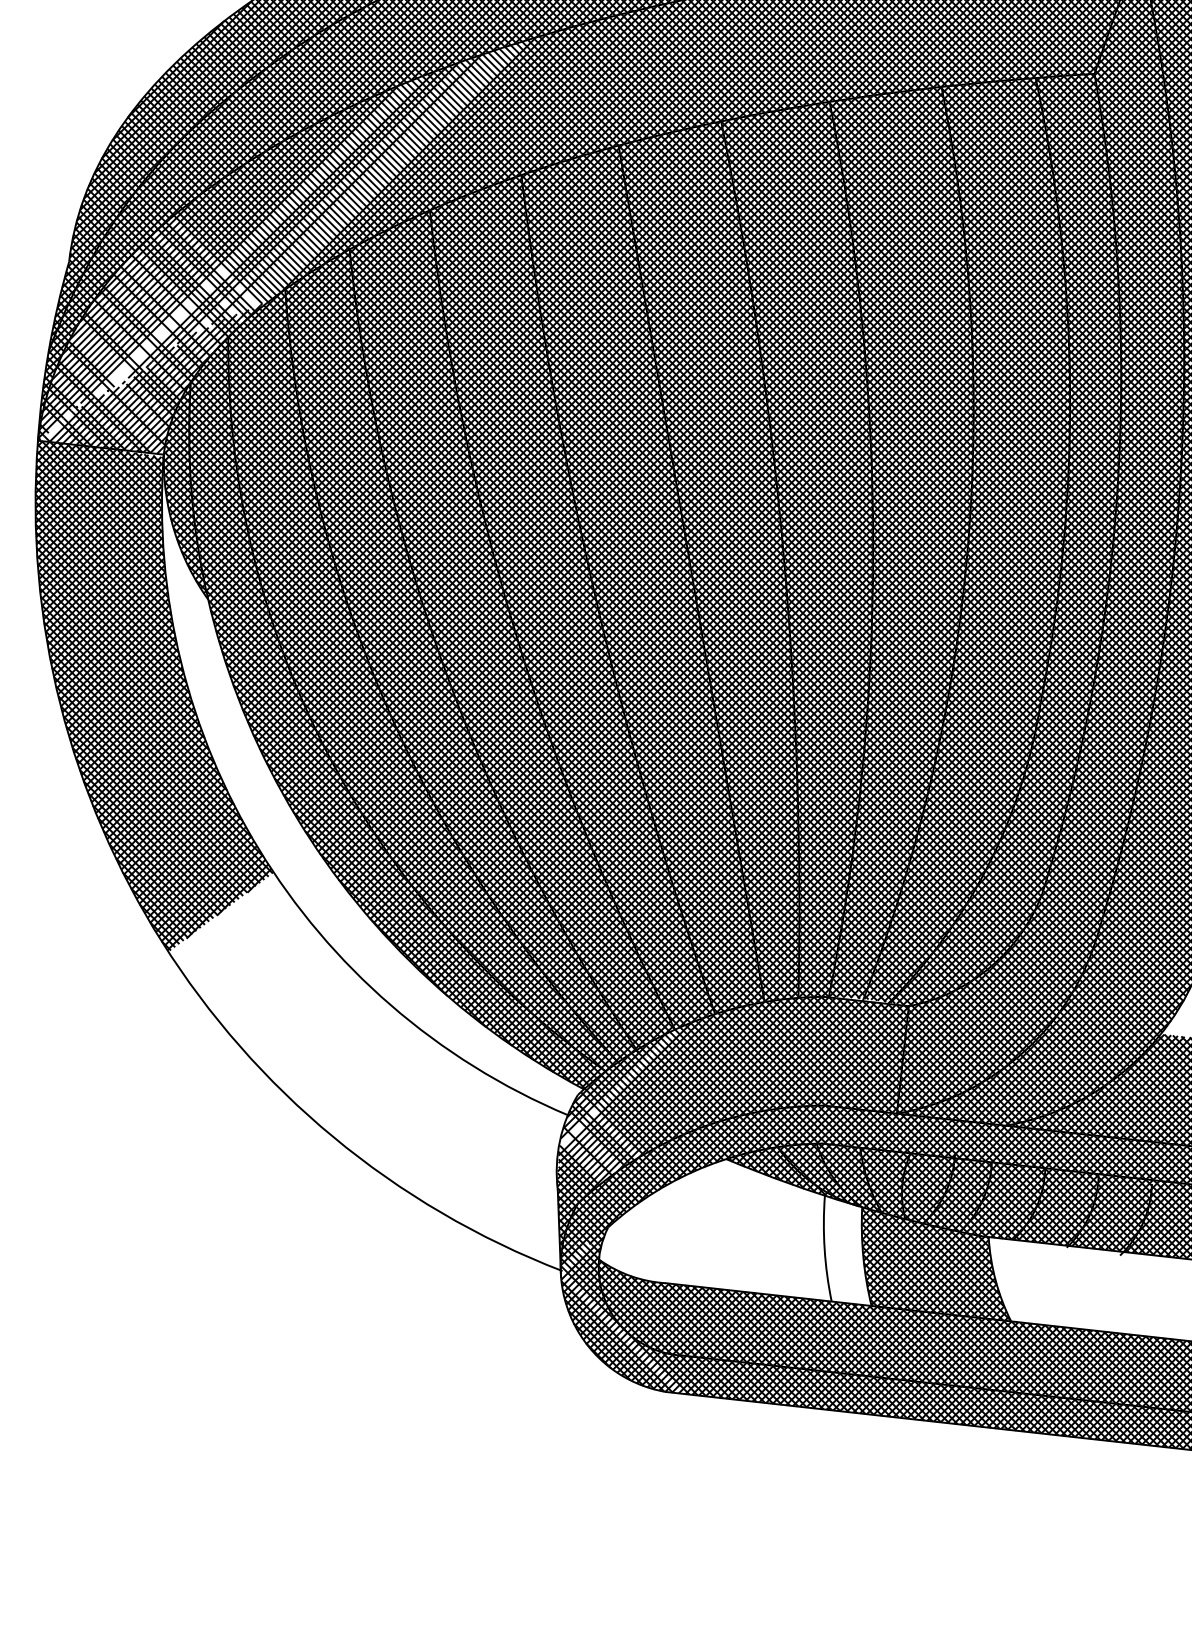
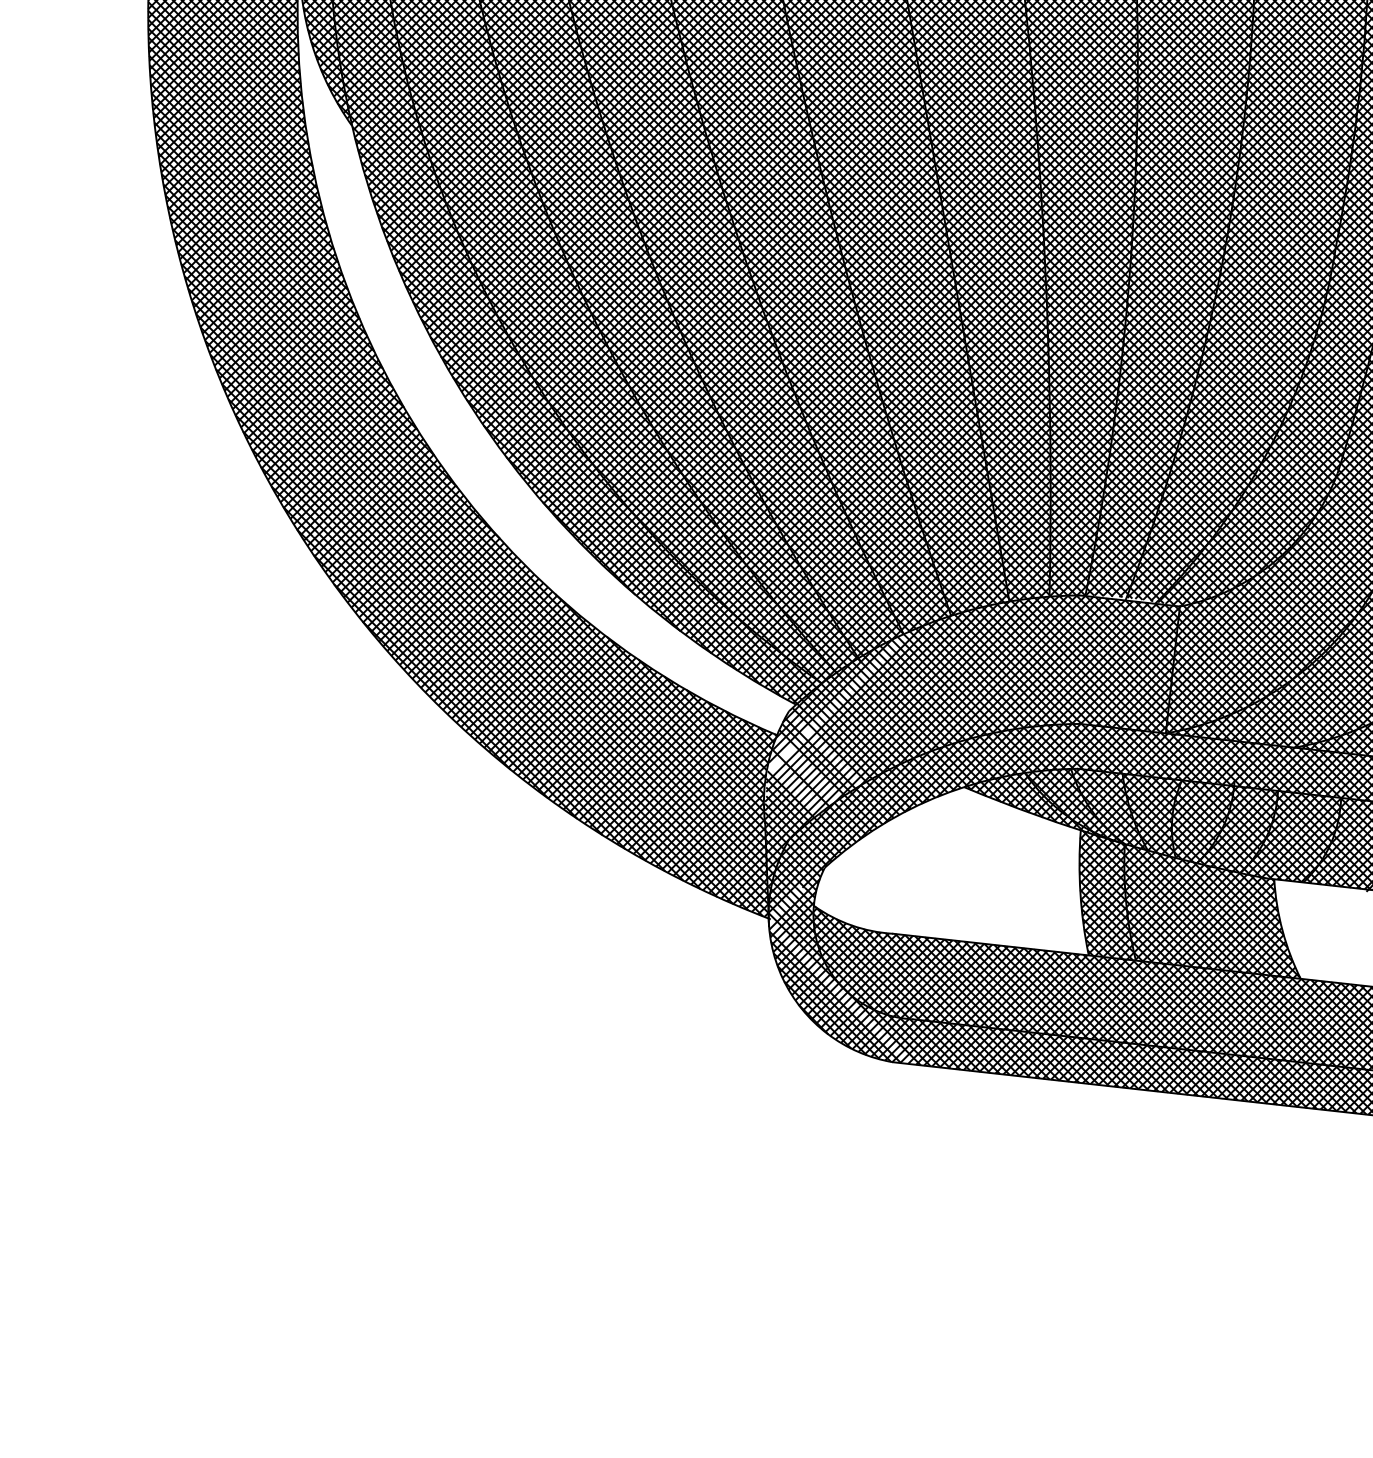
hatch: (368, 1070) -> (541, 682), added
hatch: (847, 1250) -> (1107, 895), added

